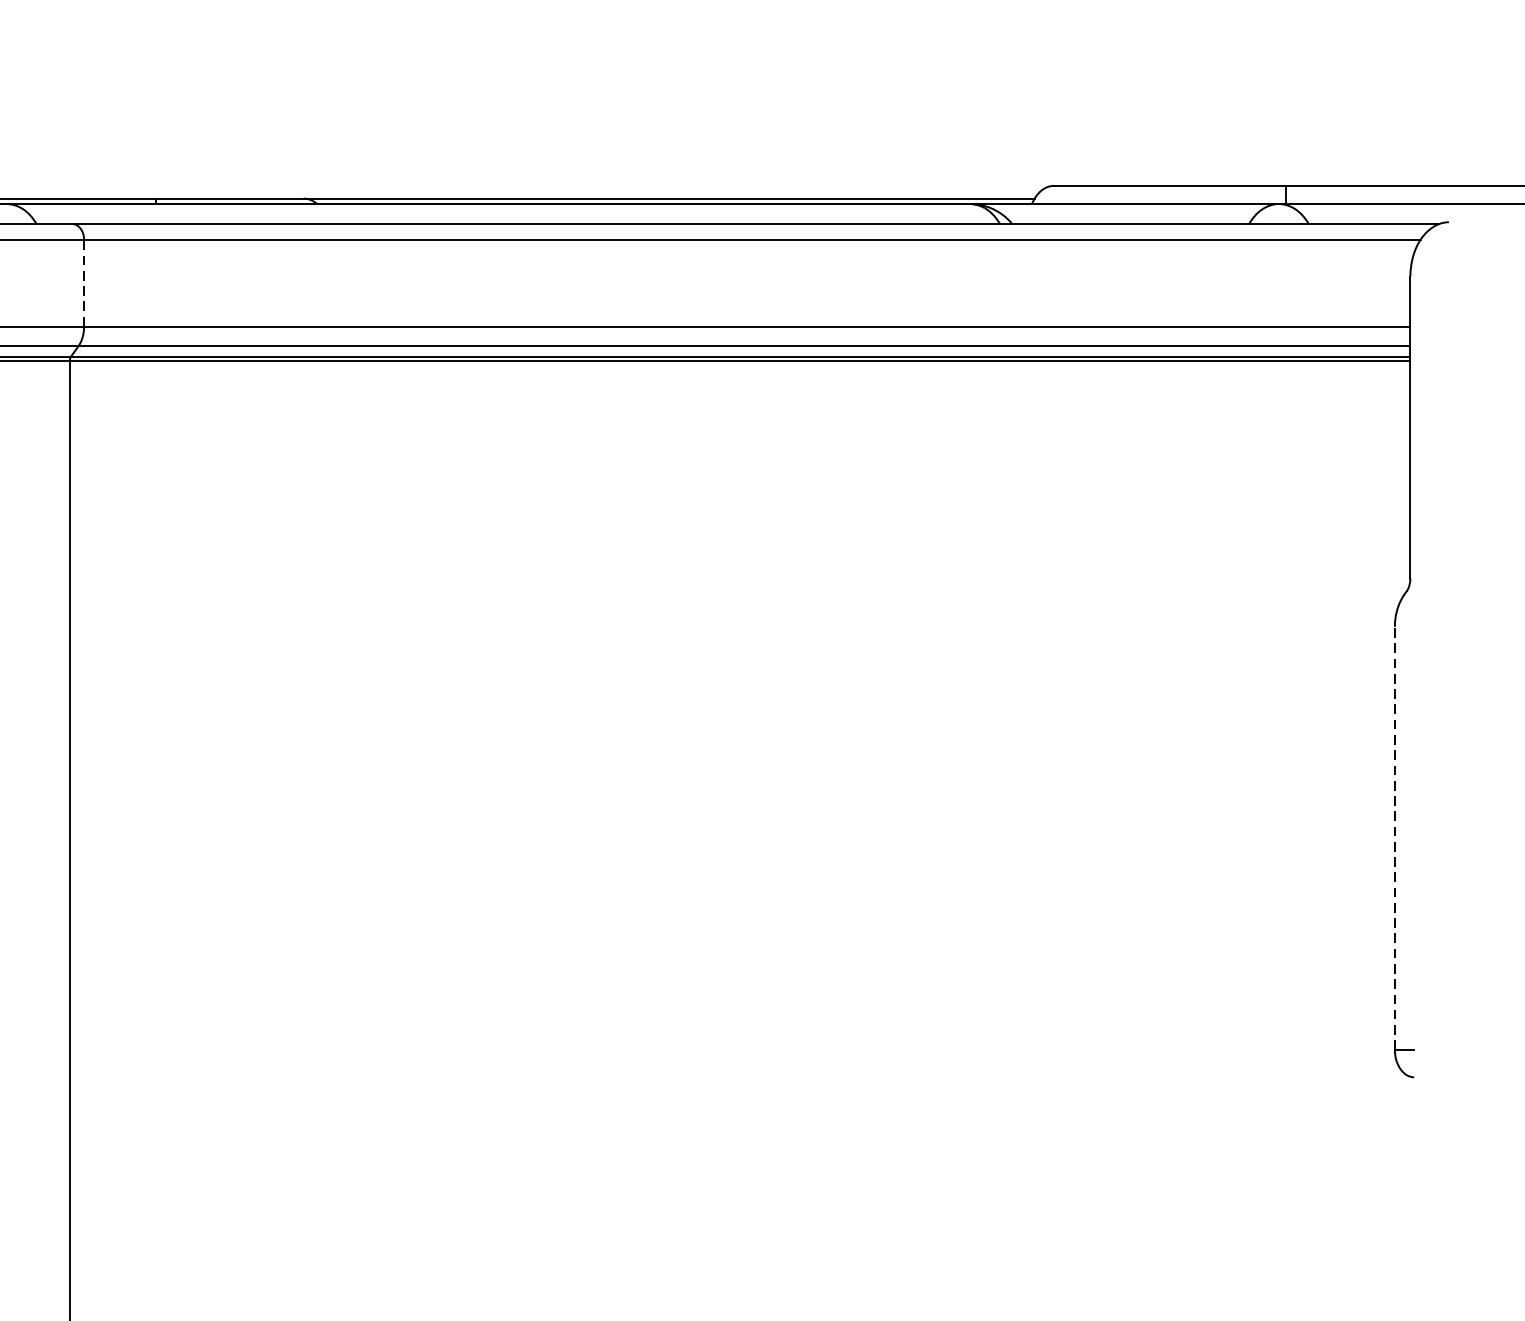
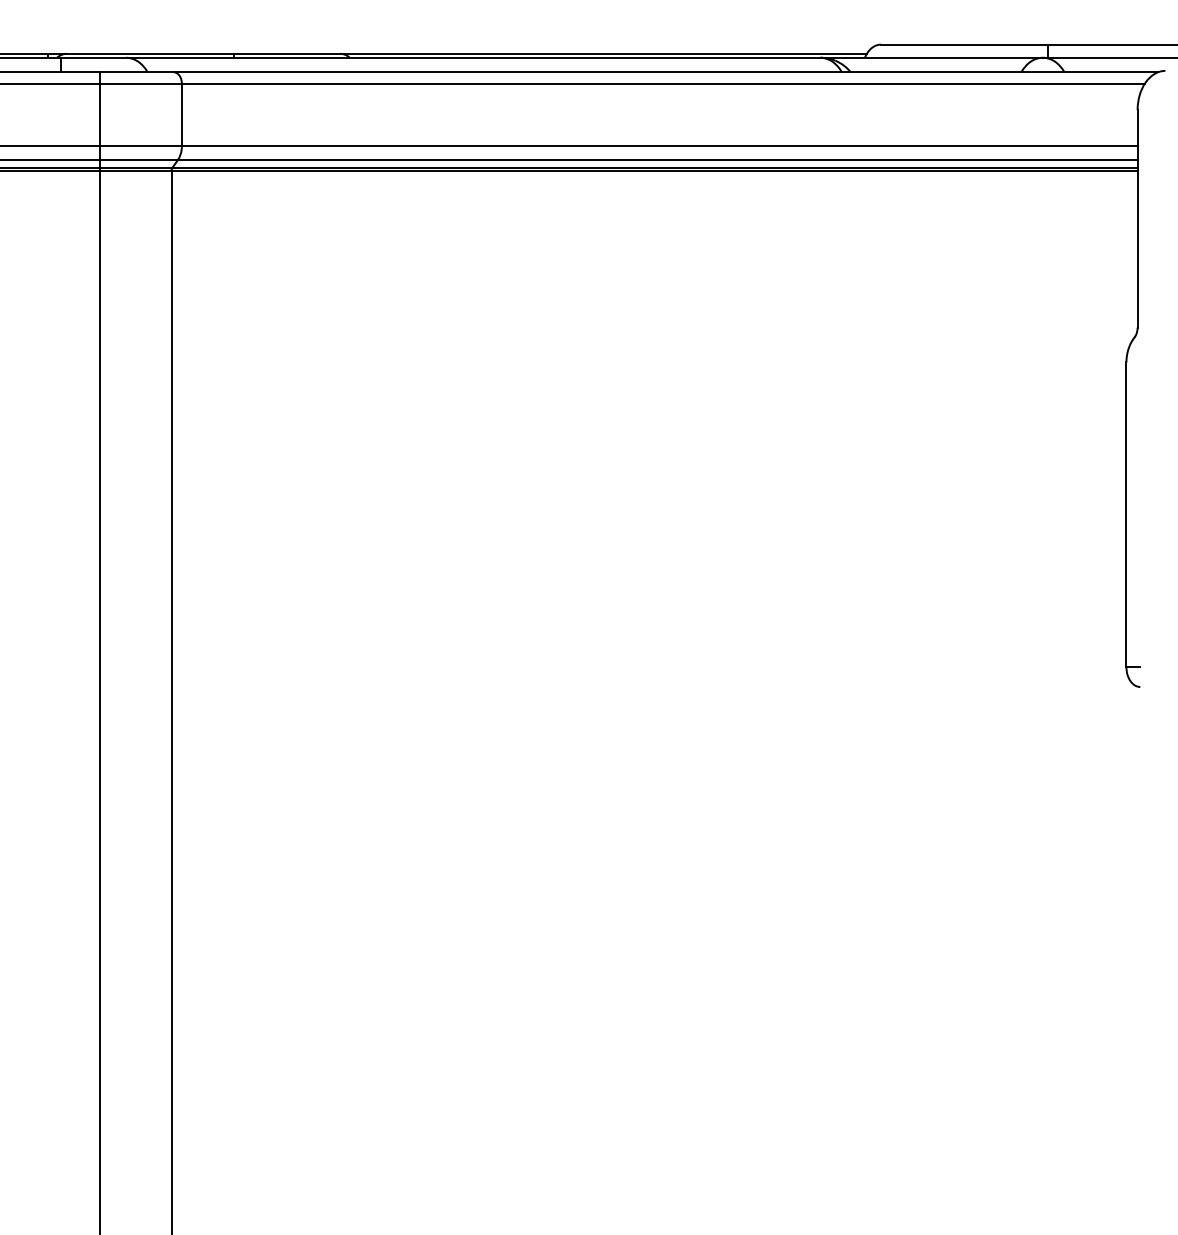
line: (83, 284) -> (181, 115), dashed -> solid
line: (1394, 837) -> (1126, 514), dashed -> solid

